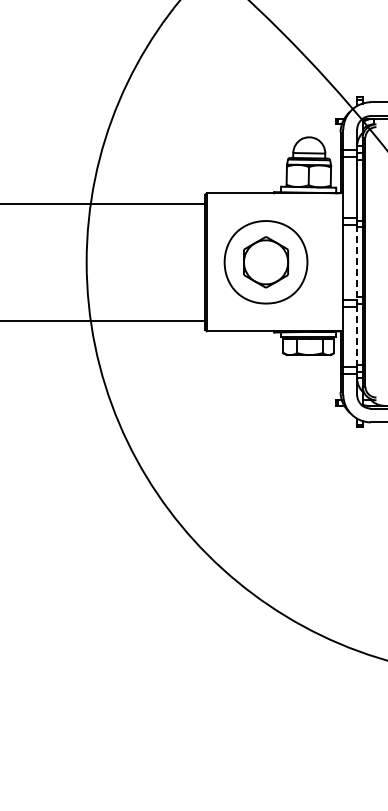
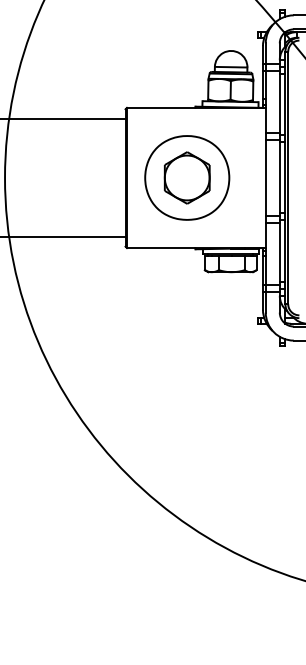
line: (357, 262) -> (280, 178), dashed -> solid
line: (357, 336) -> (280, 253), dashed -> solid

